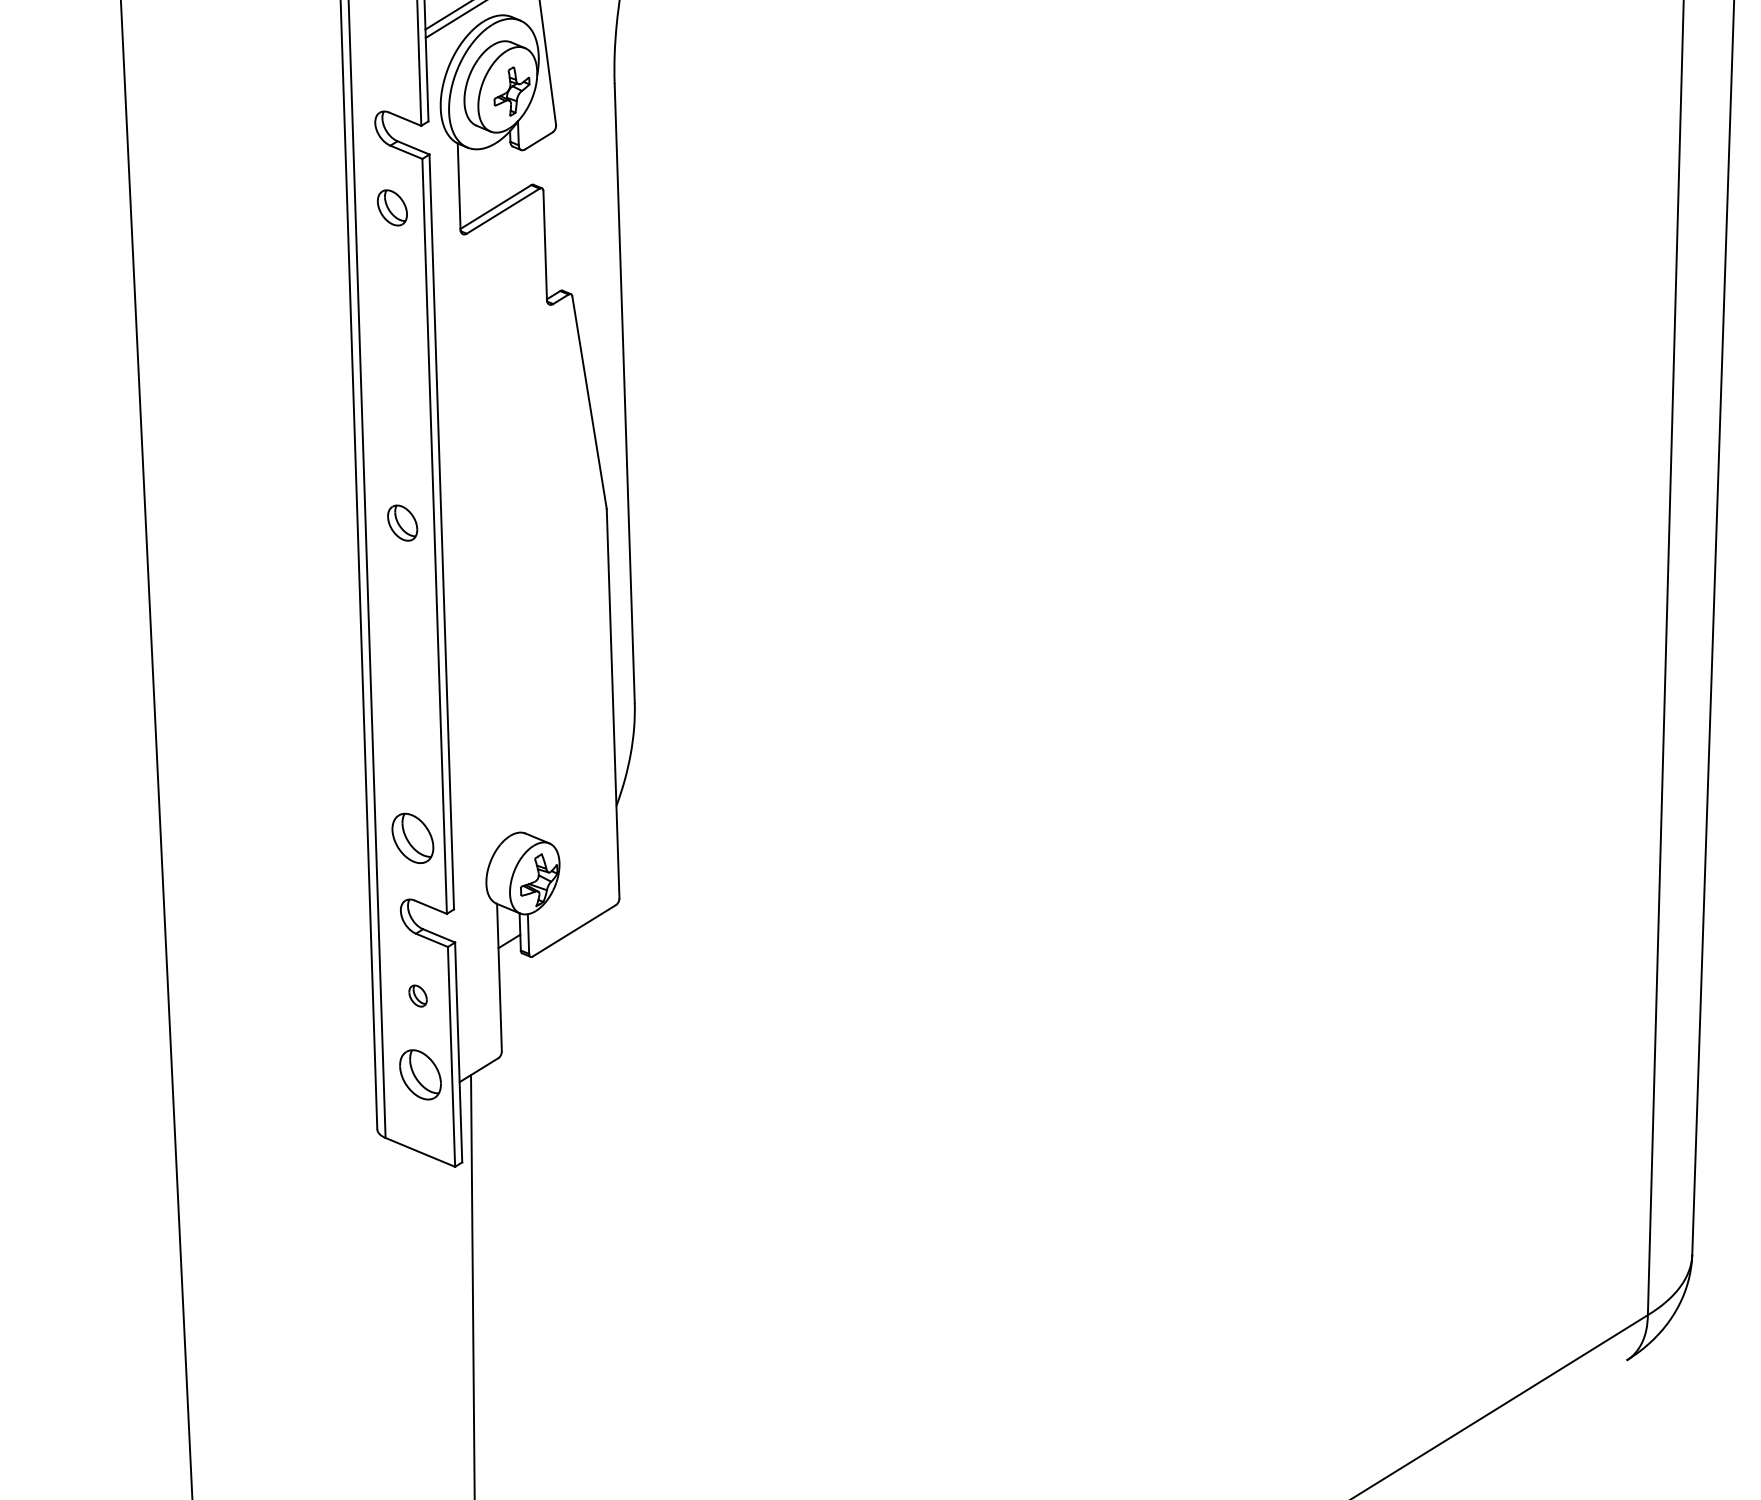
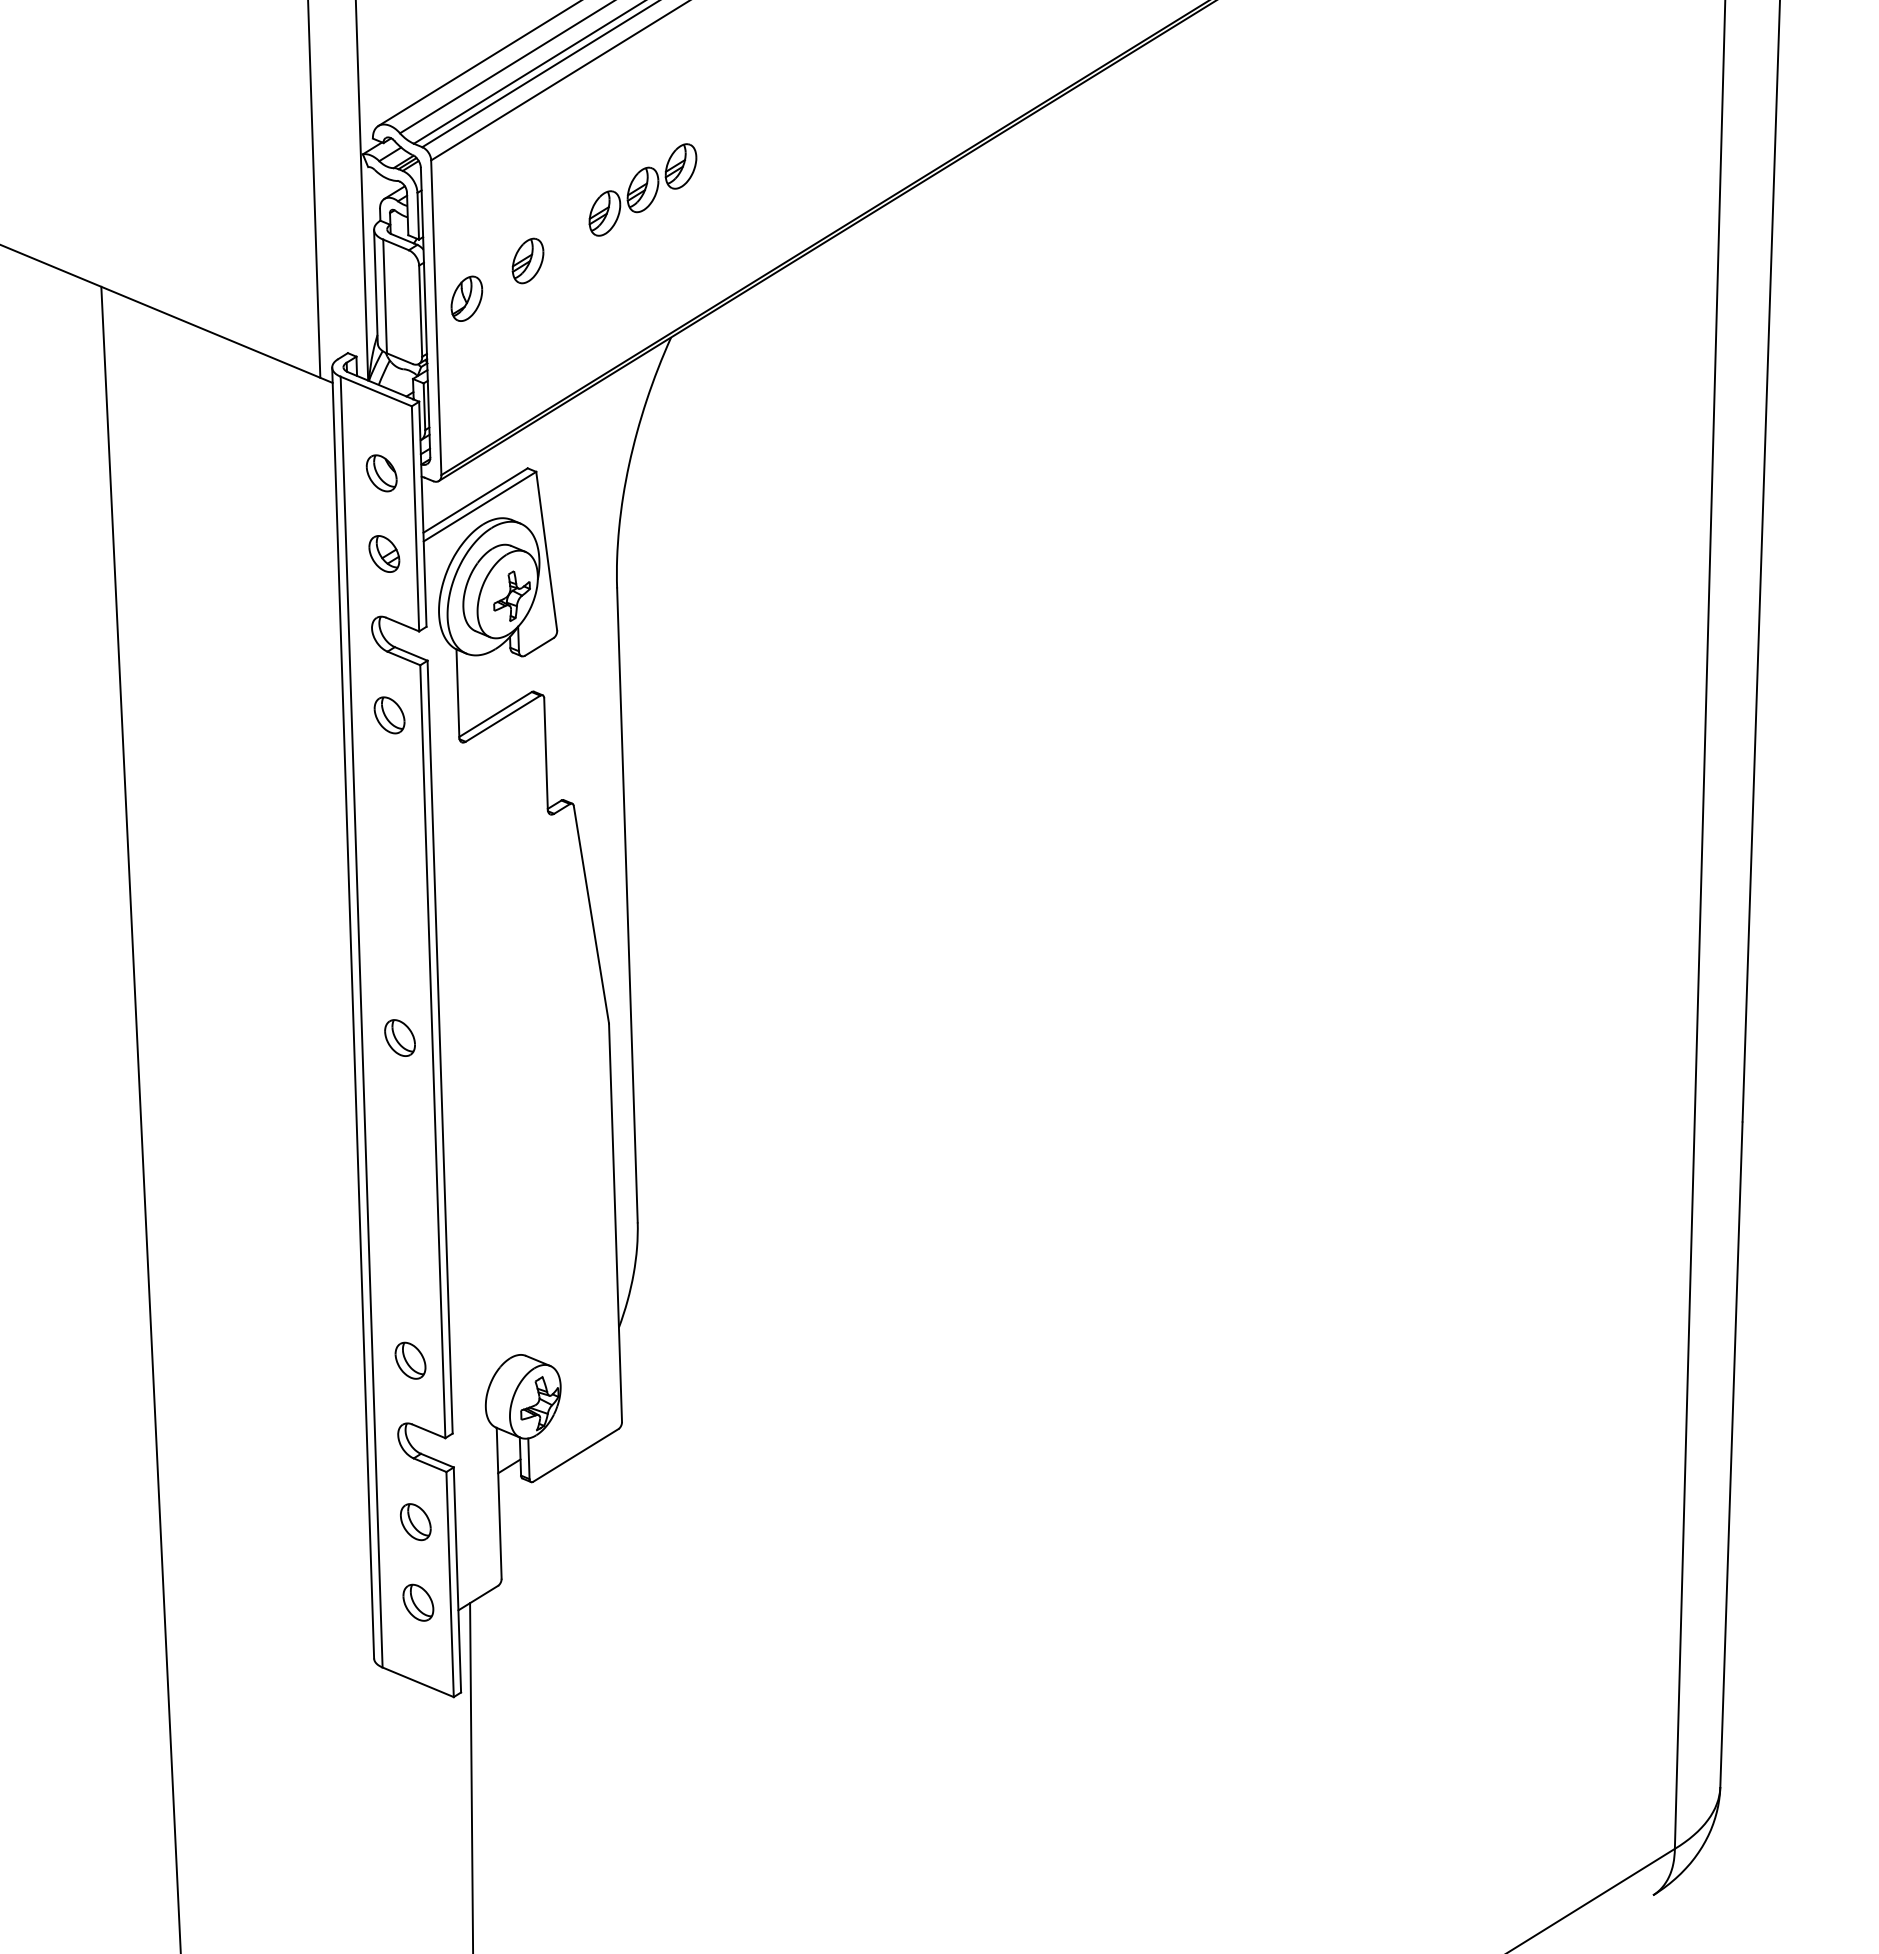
part: (387, 49) -> (384, 553), added
part: (412, 838) -> (410, 1360), size x0.71
part: (417, 996) -> (415, 1522), size x1.67
part: (420, 1074) -> (418, 1602), size x0.71

